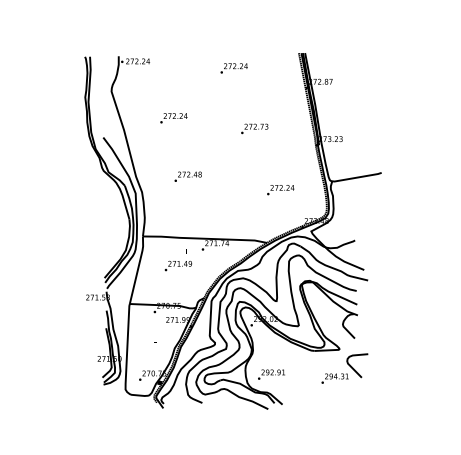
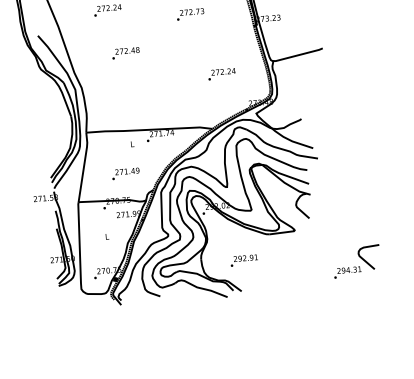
text: (187, 176) -> (125, 53), moved
text: (178, 265) -> (125, 173), moved
part: (344, 368) -> (356, 261), moved
text: (271, 374) -> (244, 260), moved

